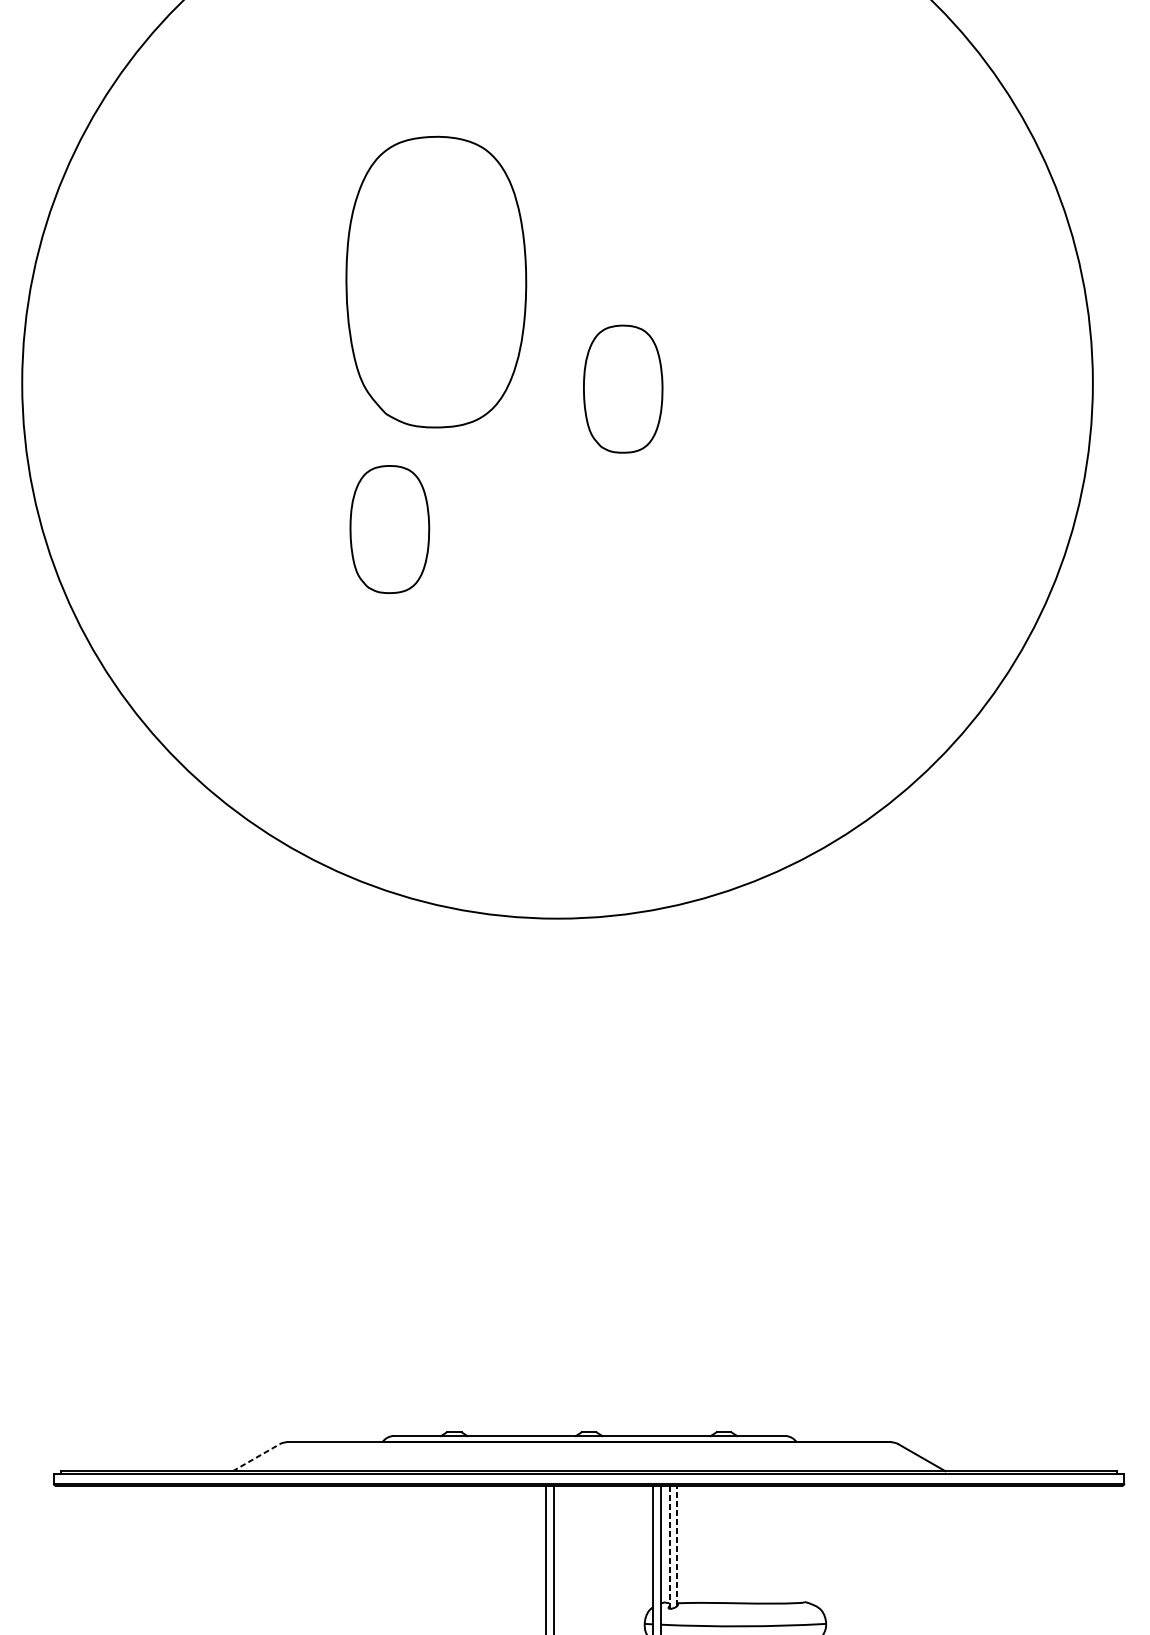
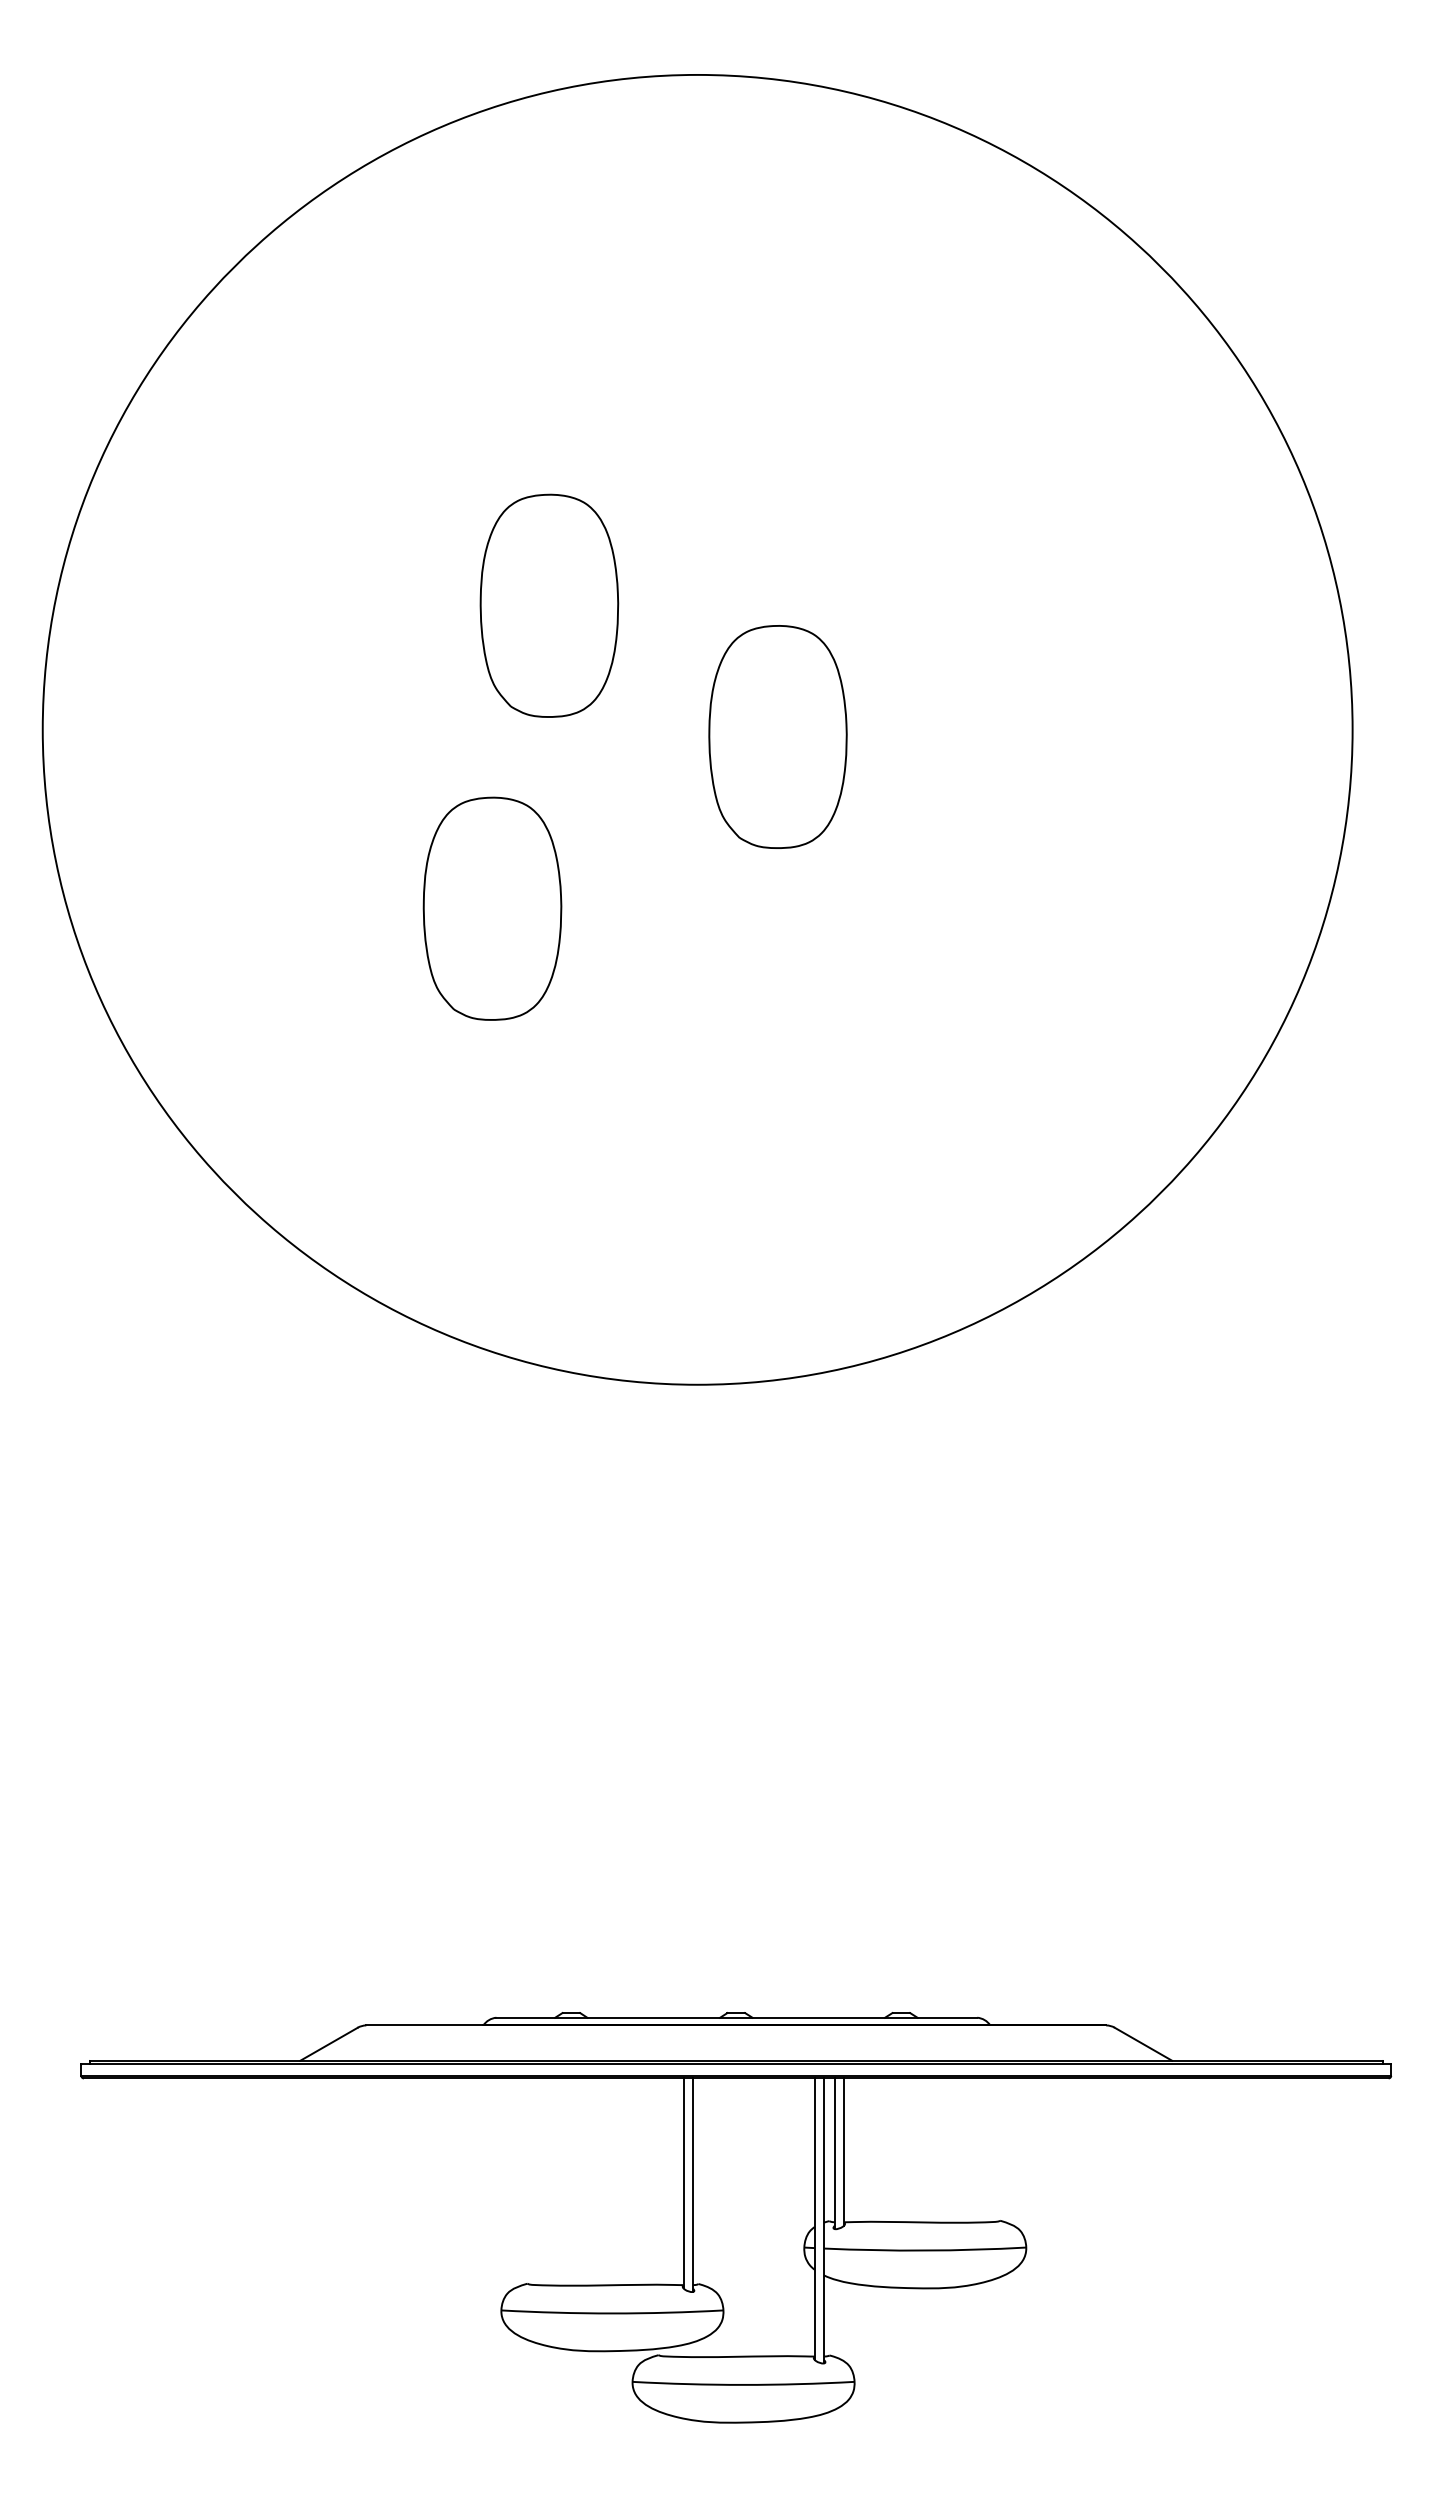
part: (436, 281) -> (549, 605), size x0.62
part: (622, 388) -> (777, 736), size x1.43
part: (389, 529) -> (492, 908), size x1.43
line: (256, 1457) -> (329, 2044), dashed -> solid
line: (677, 1546) -> (844, 2152), dashed -> solid
line: (669, 1547) -> (834, 2153), dashed -> solid

